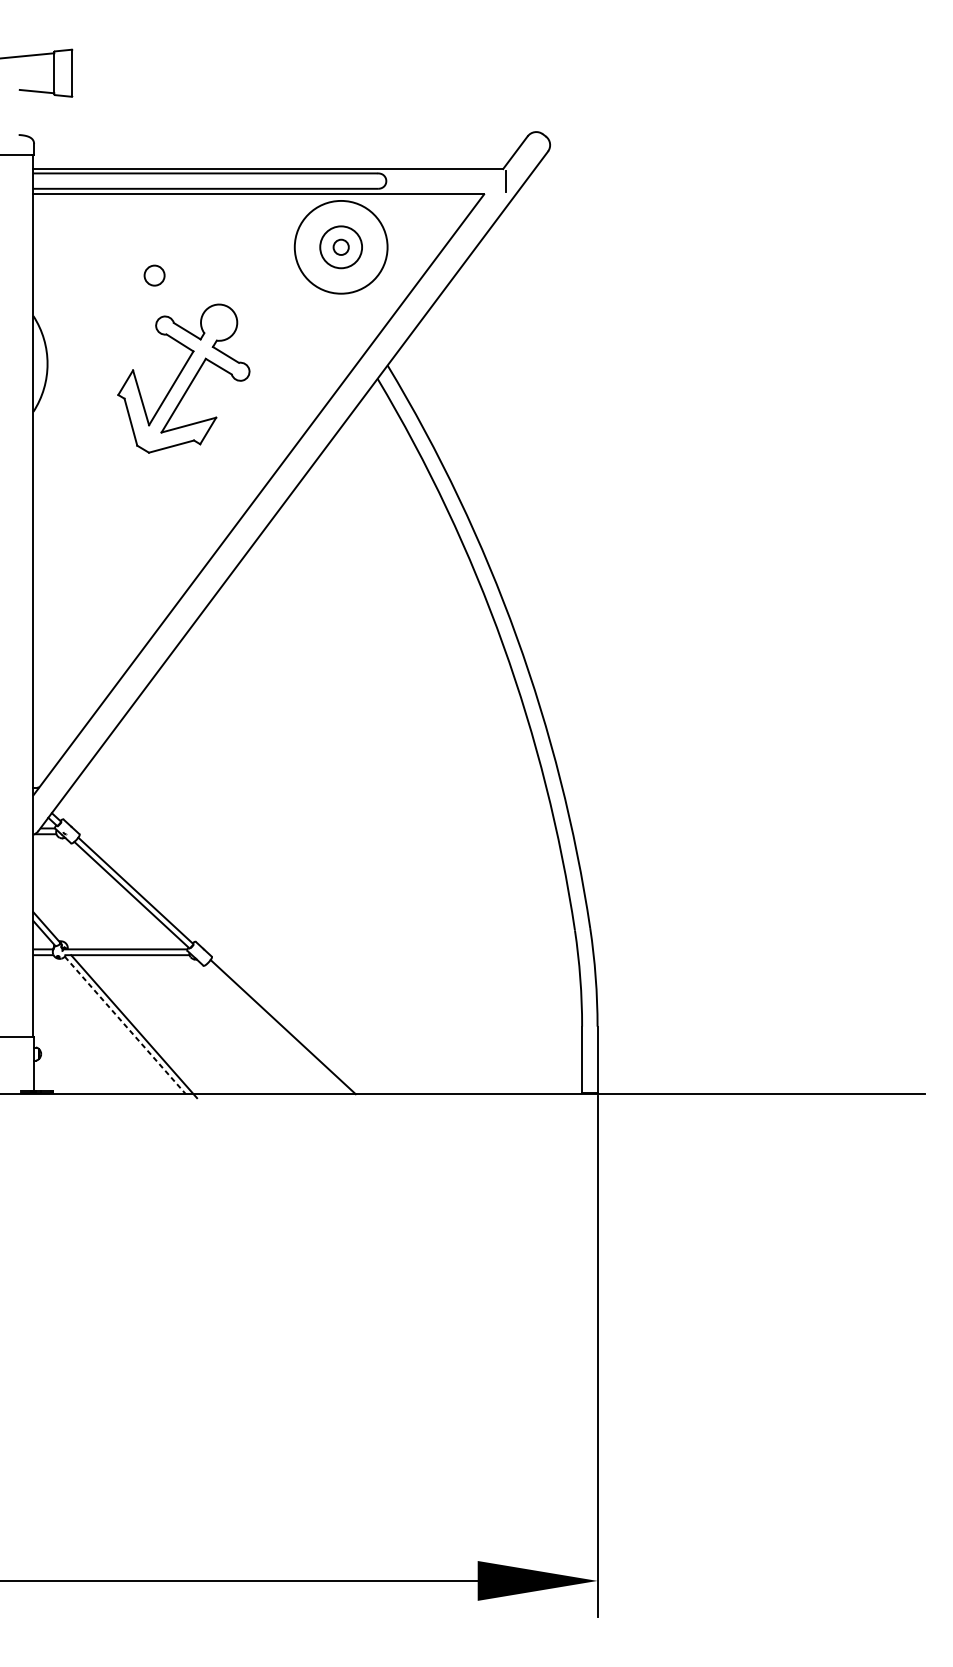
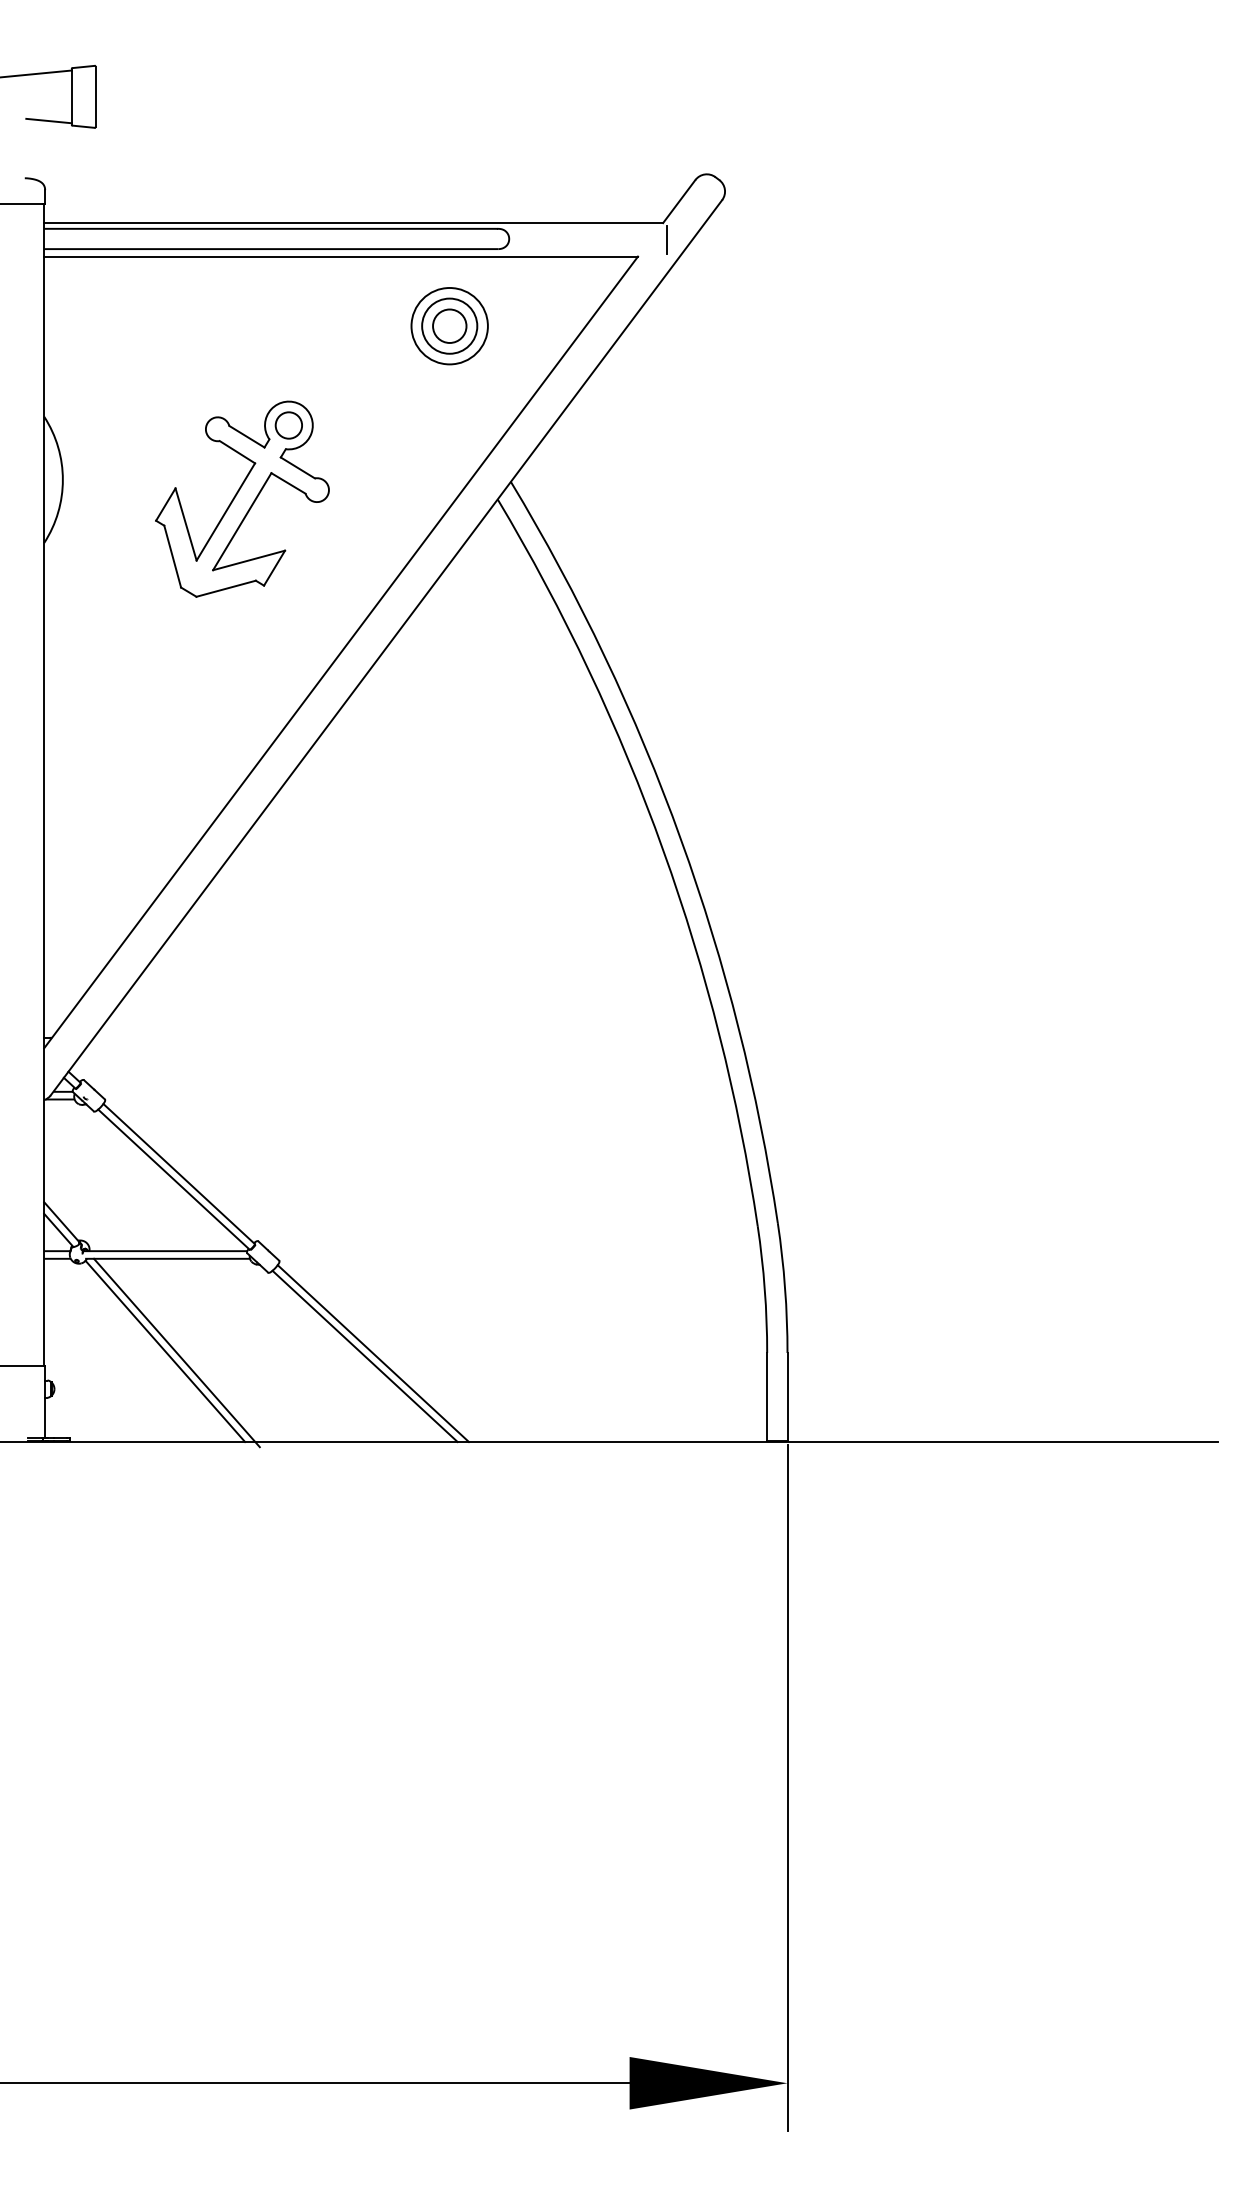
circle: (341, 246) -> (449, 325), size x1.67
circle: (341, 247) -> (449, 326), size x0.62
circle: (154, 275) -> (288, 425), moved
line: (125, 1025) -> (165, 1351), dashed -> solid
line: (276, 1029) -> (364, 1356), added

